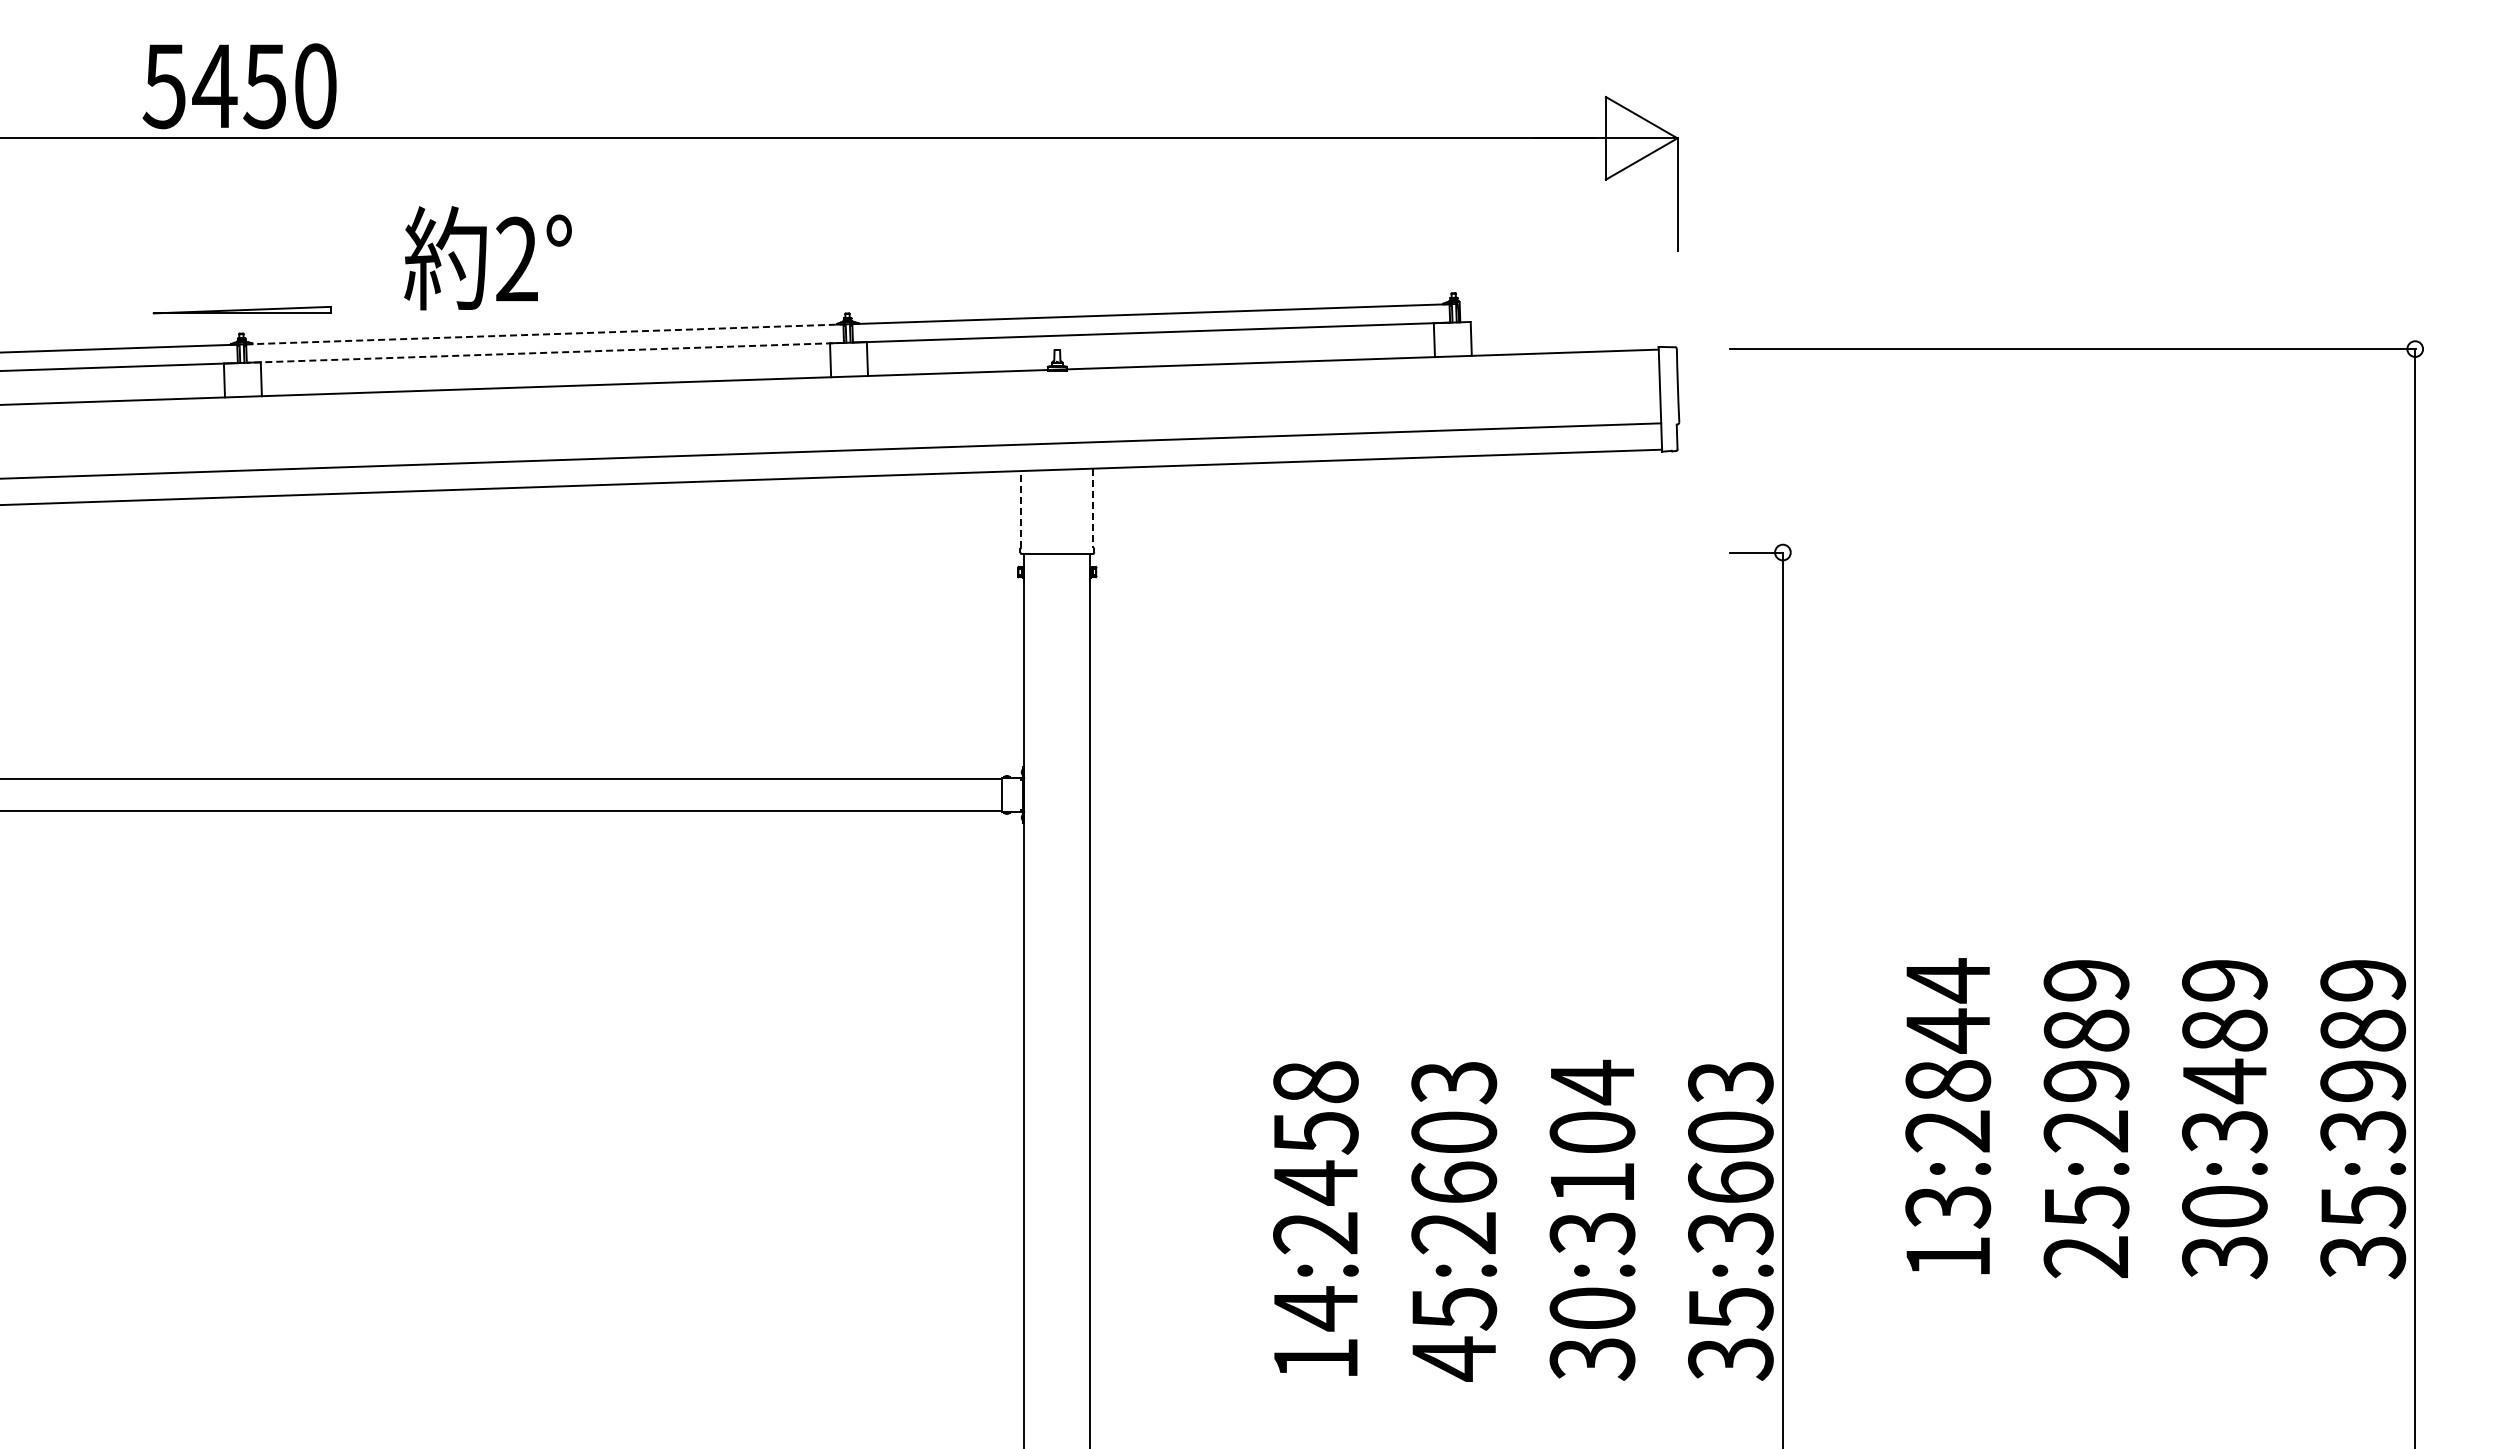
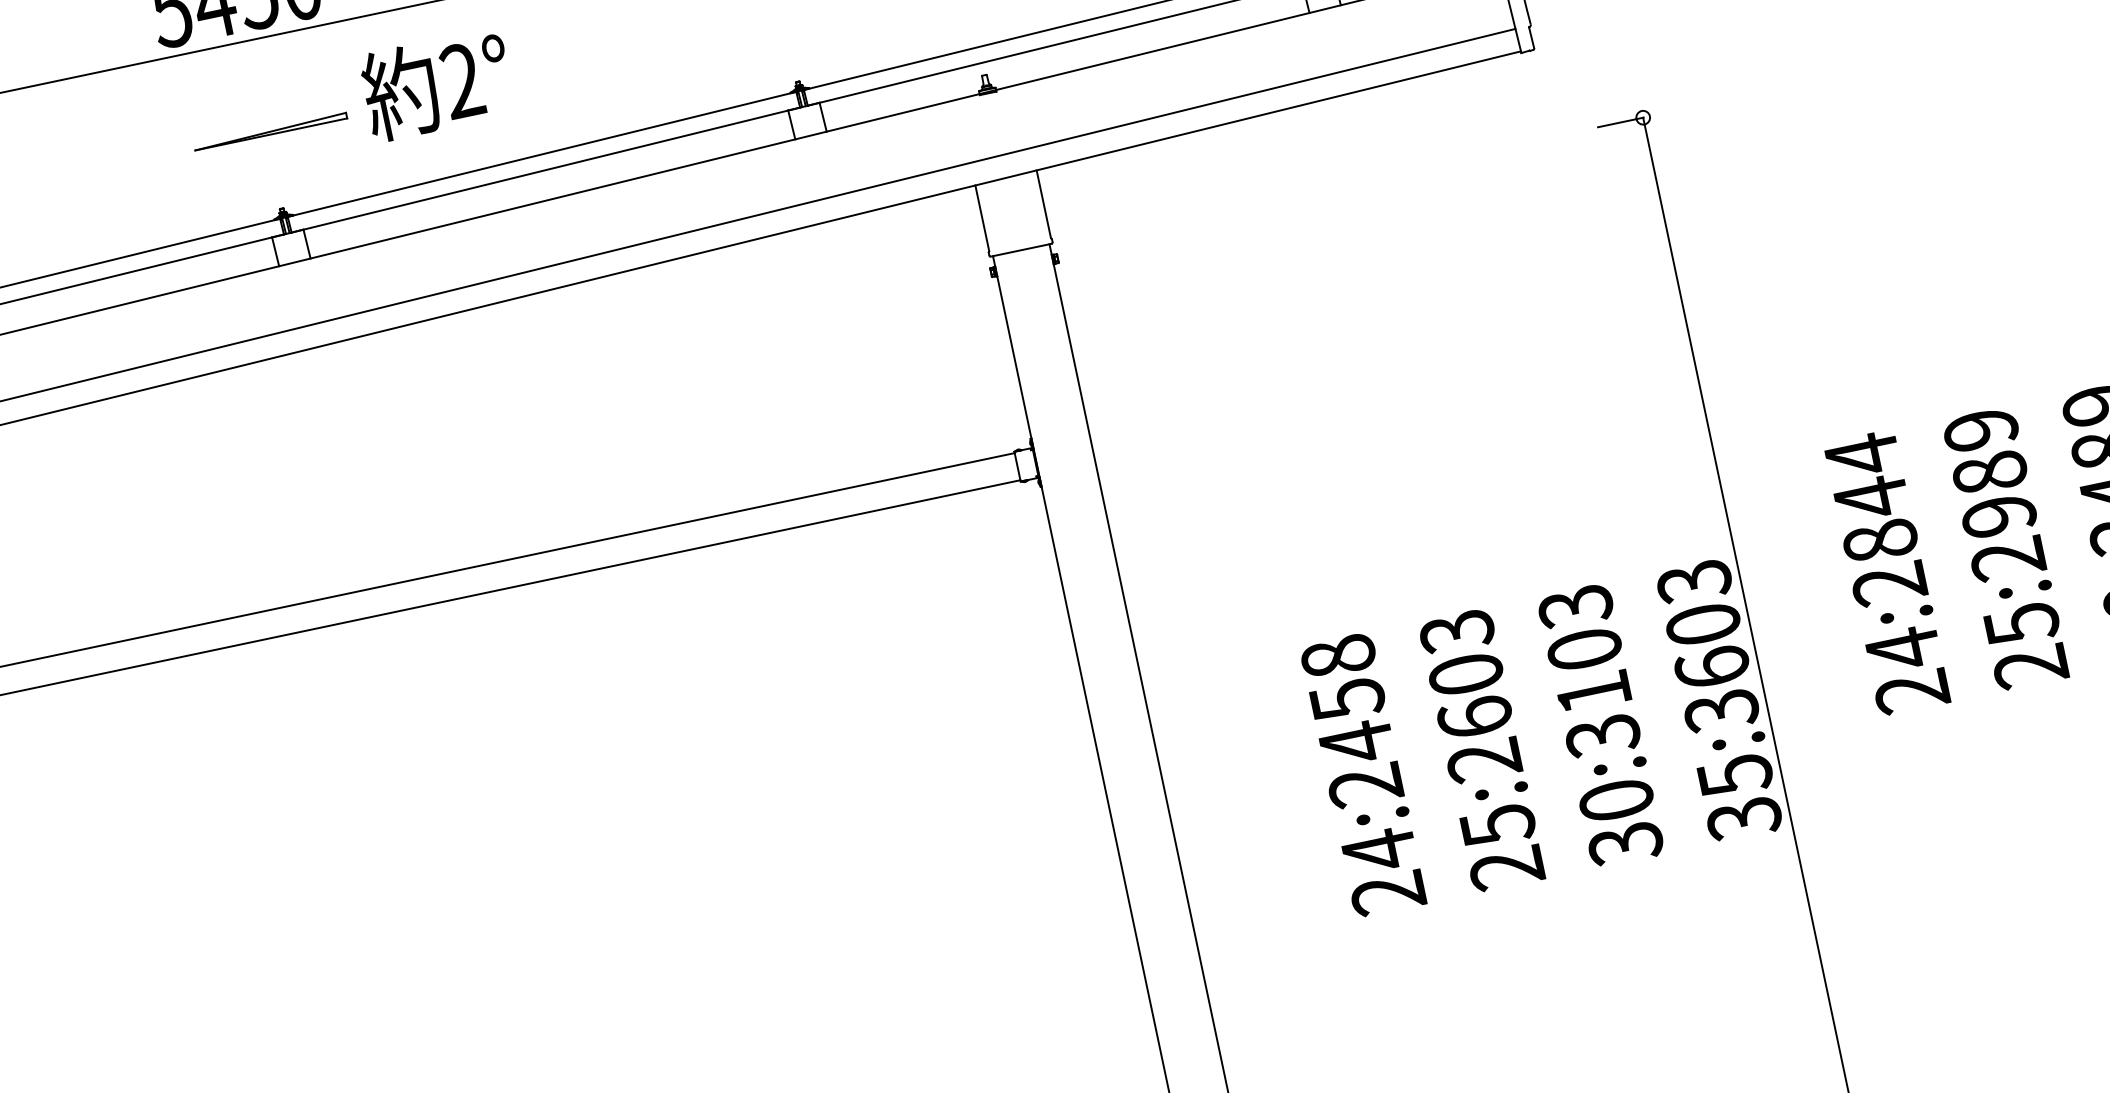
text: (487, 258) -> (436, 85), moved
part: (241, 310) -> (270, 132), moved
line: (544, 334) -> (541, 154), dashed -> solid
line: (545, 352) -> (545, 169), dashed -> solid
line: (1021, 508) -> (982, 217), dashed -> solid
line: (1093, 508) -> (1044, 204), dashed -> solid
text: (1592, 1082) -> (1575, 606), 30:3104 -> 30:3103
text: (1948, 1231) -> (1907, 670), 13:2844 -> 24:2844
text: (1315, 1358) -> (1388, 893), 14:2458 -> 24:2458
text: (1453, 1358) -> (1506, 868), 45:2603 -> 25:2603

